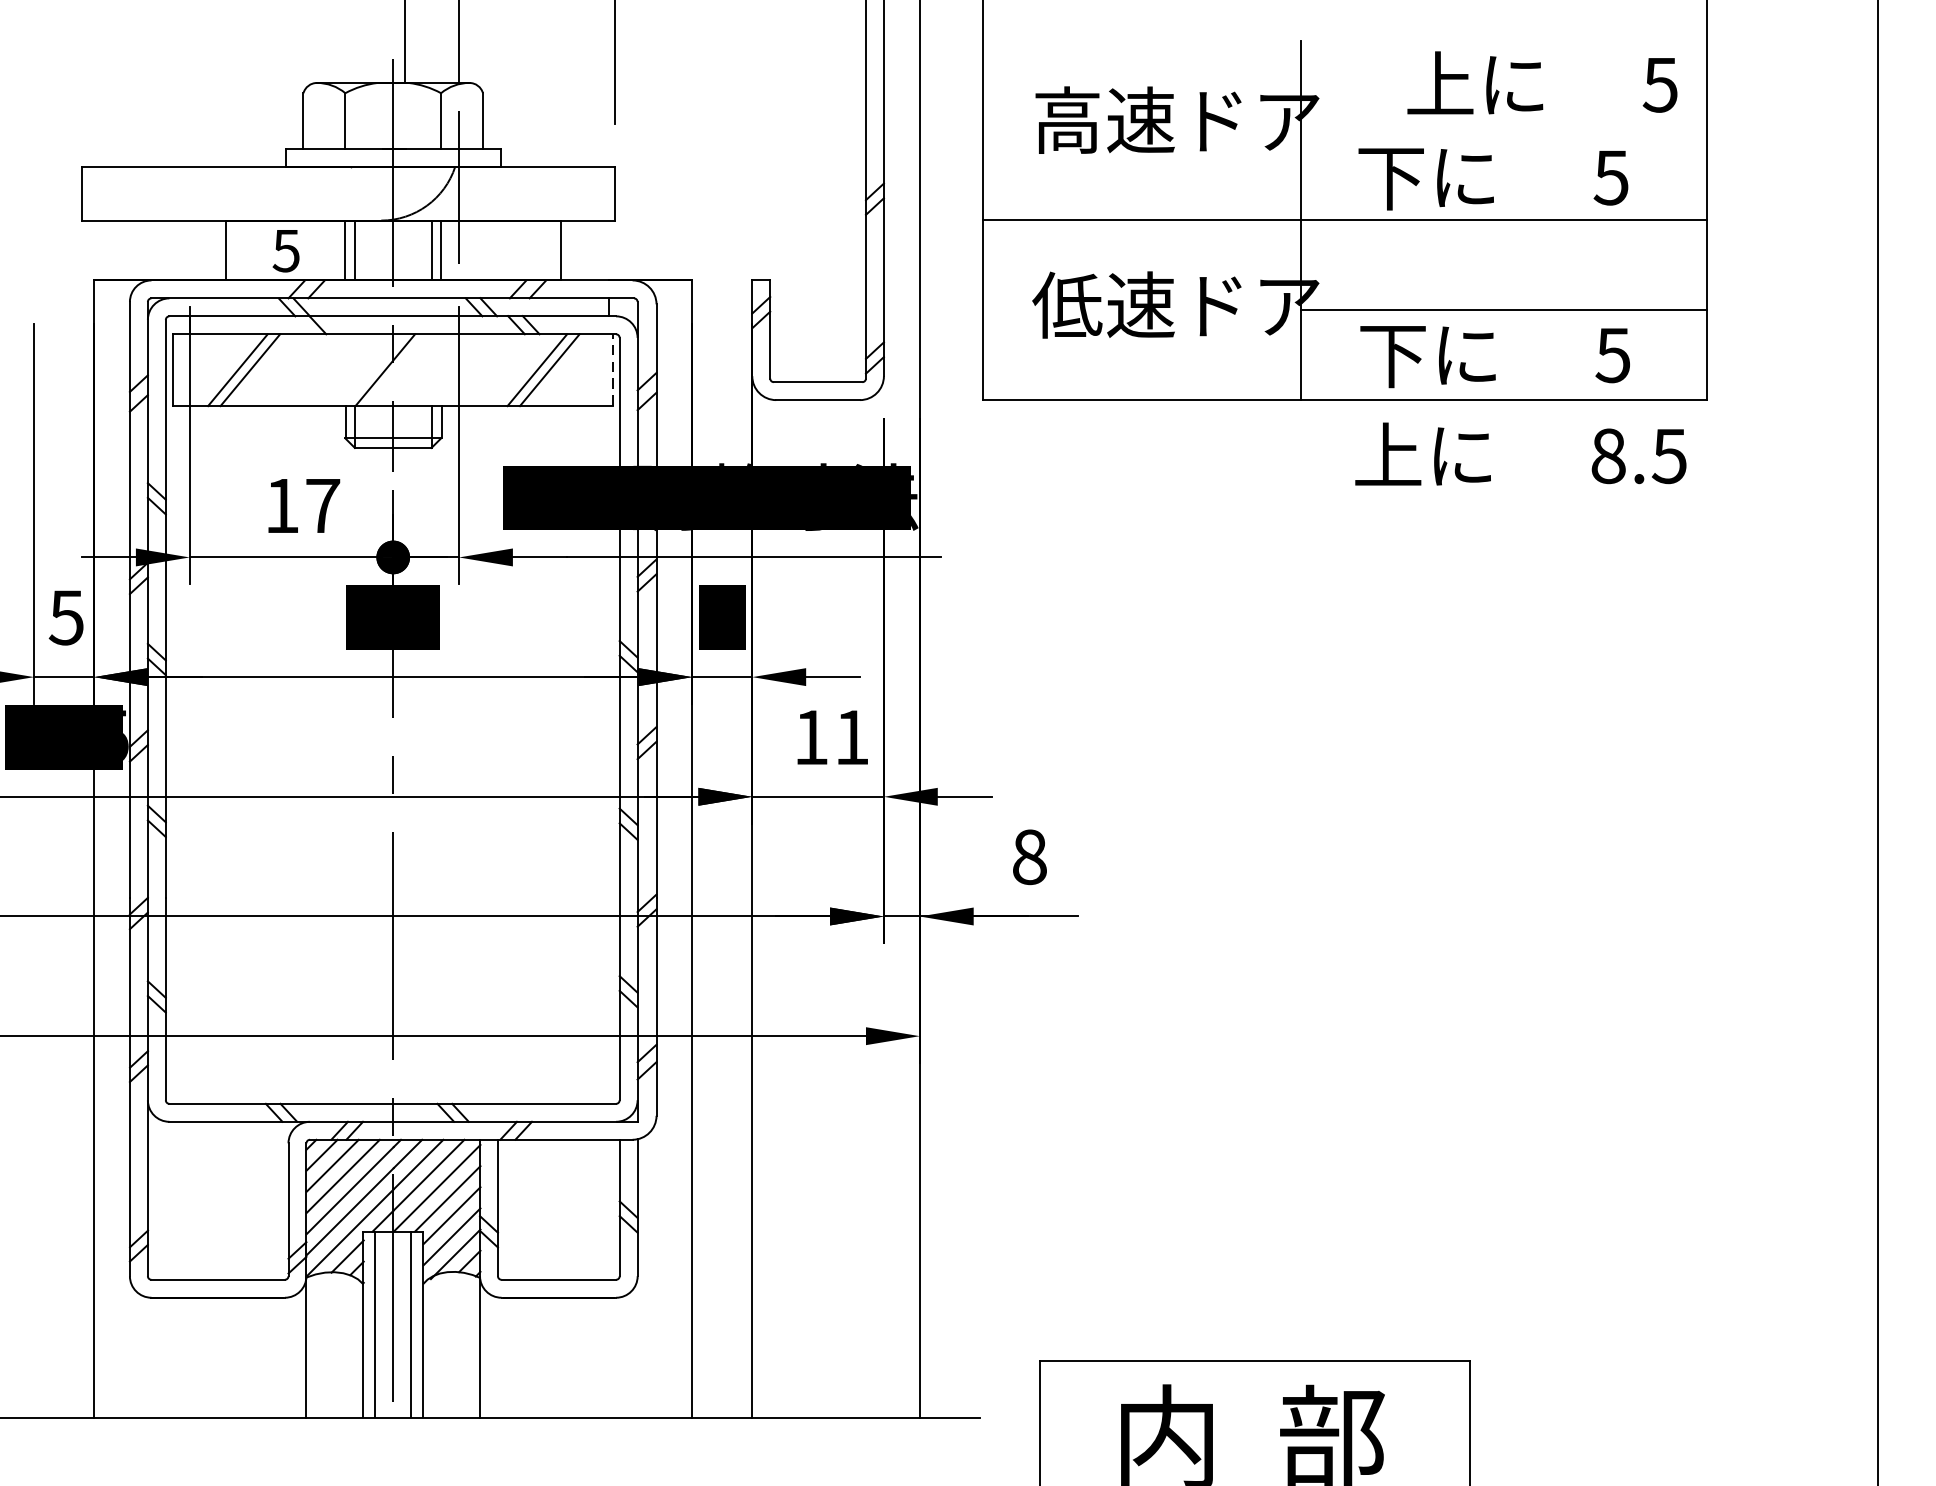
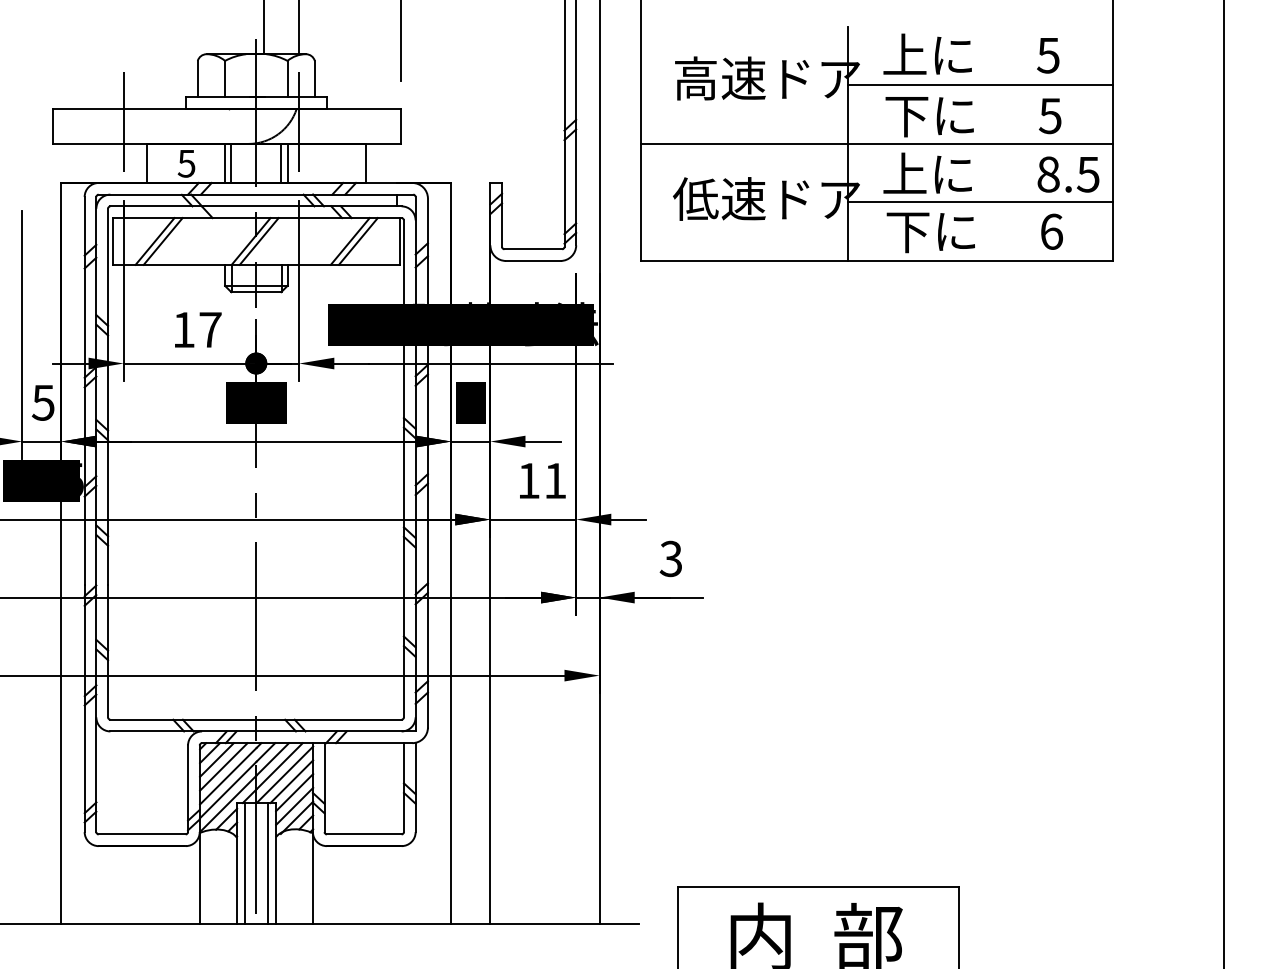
text: (1542, 81) -> (971, 53), moved
line: (1504, 130) -> (980, 85), added
line: (189, 187) -> (123, 122), added
text: (1613, 354) -> (1051, 231), 5 -> 6
line: (612, 368) -> (399, 240), dashed -> solid
line: (396, 370) -> (258, 241), added
text: (1521, 453) -> (991, 172), moved
text: (1028, 856) -> (670, 558), 8 -> 3

